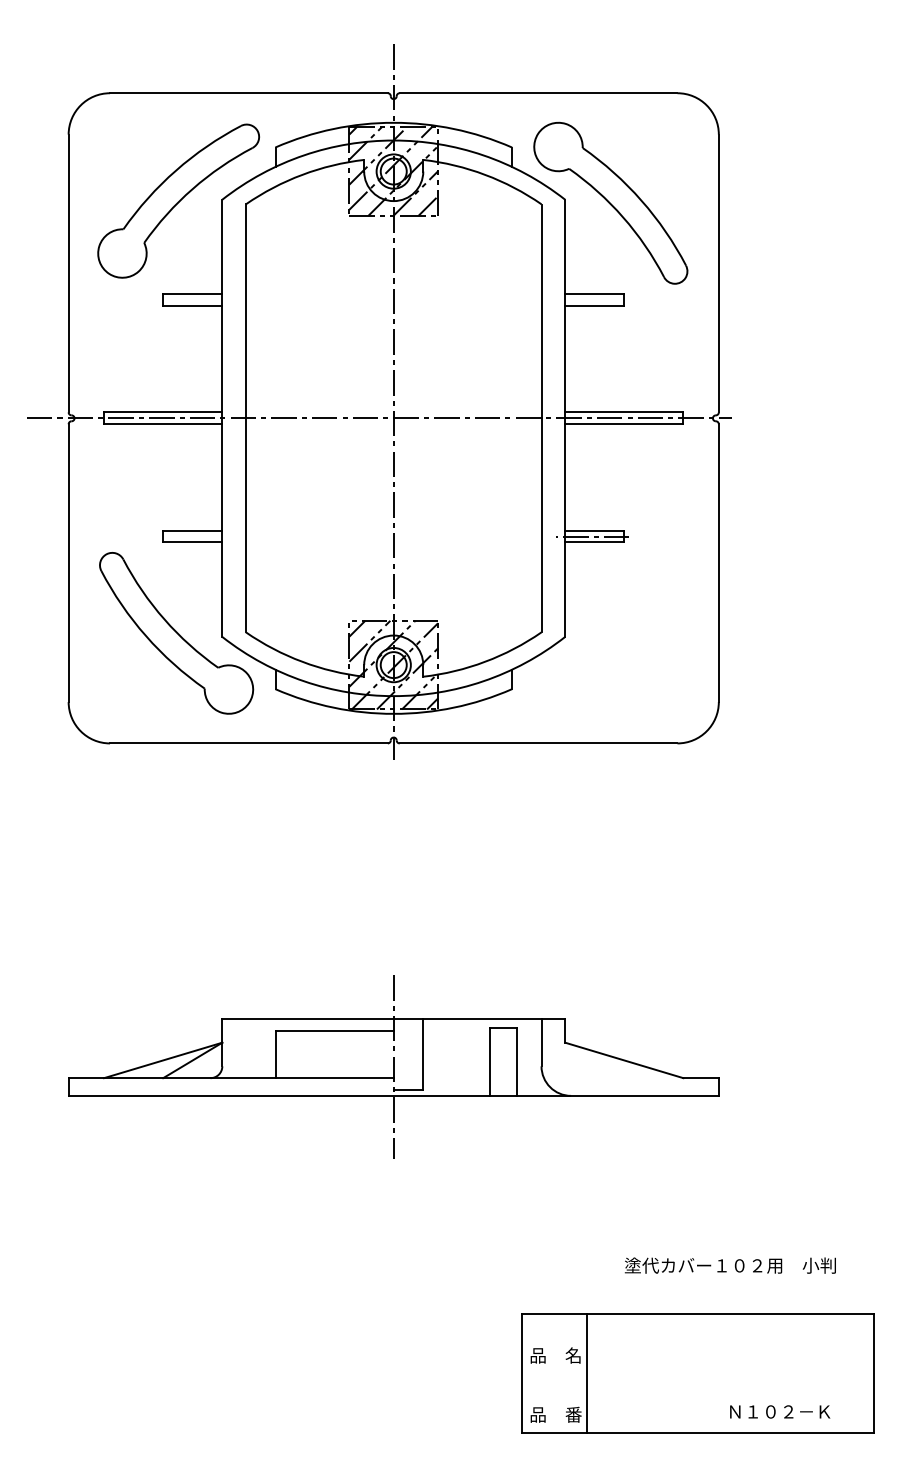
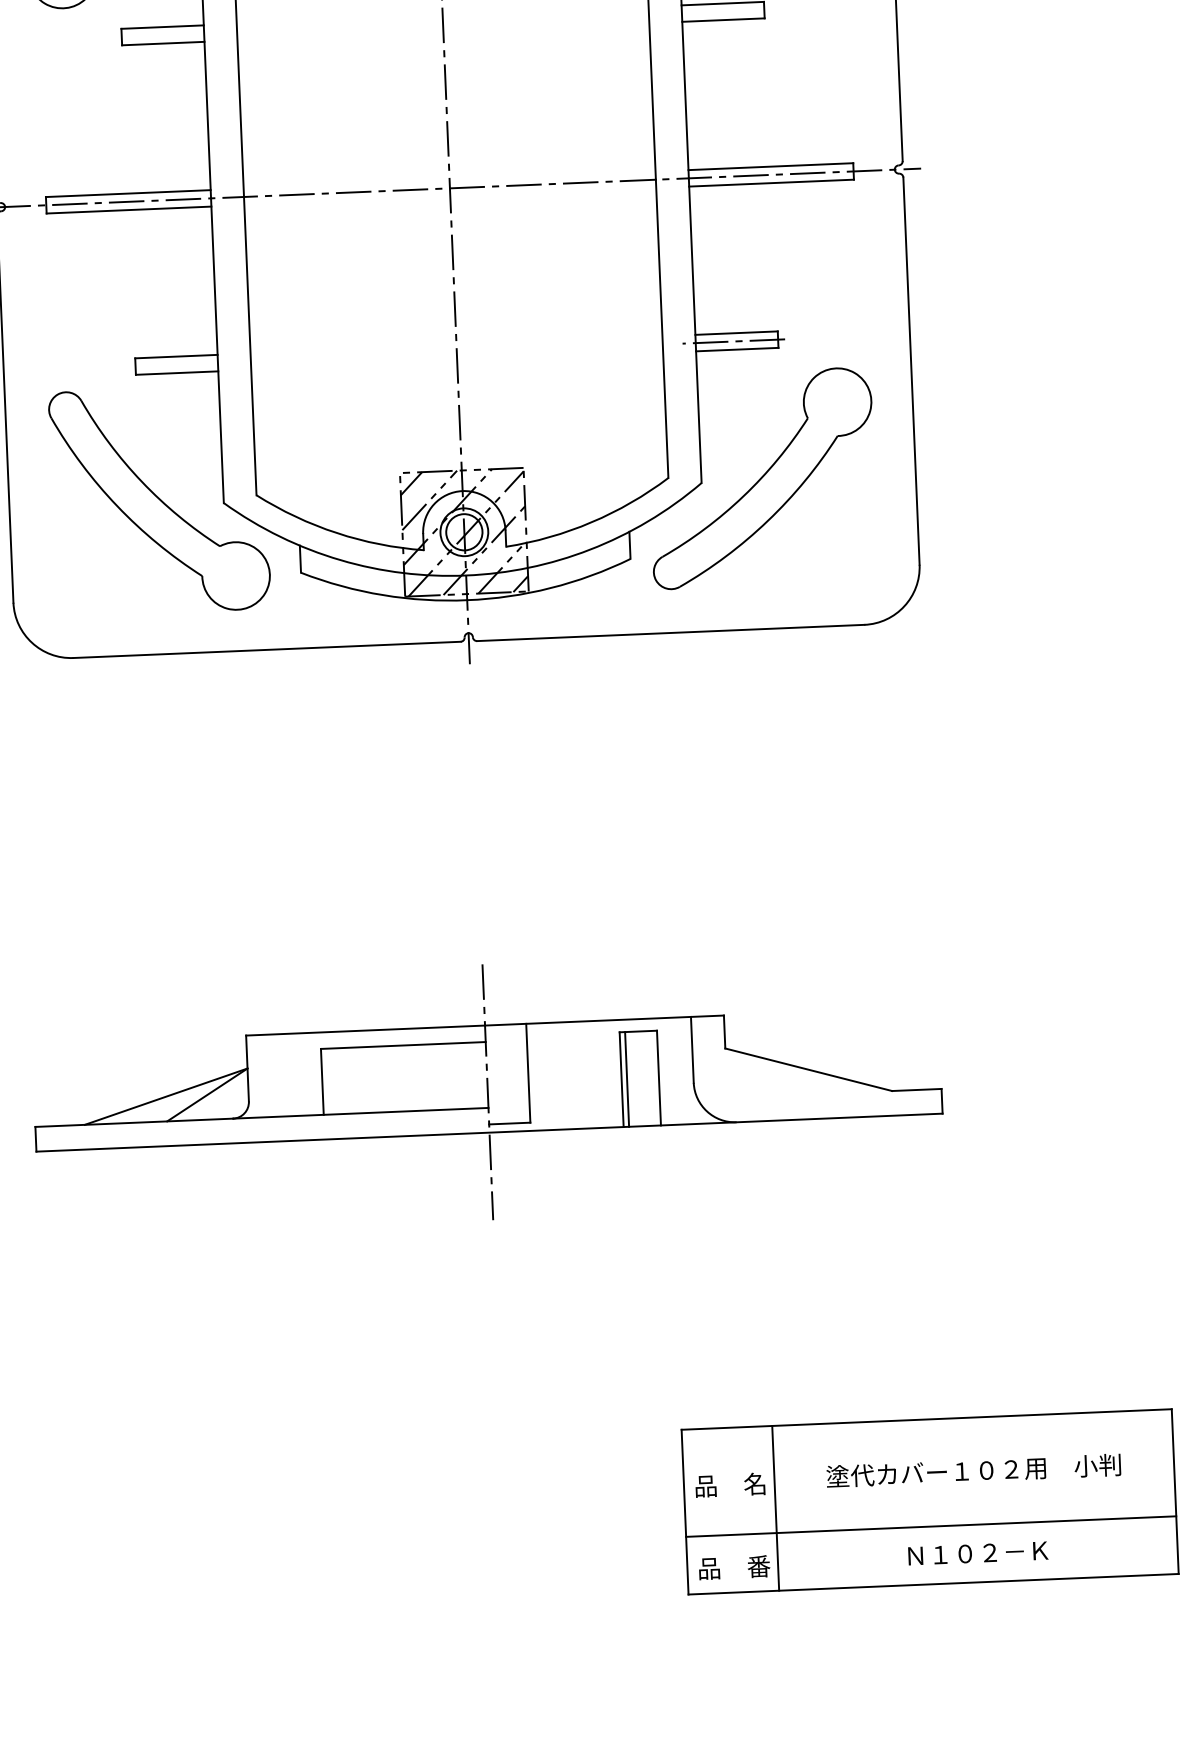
part: (608, 635) -> (761, 478), added
line: (493, 1061) -> (626, 1078), added
text: (729, 1265) -> (972, 1470), moved
line: (698, 1391) -> (931, 1526), added
text: (780, 1411) -> (978, 1552), moved

